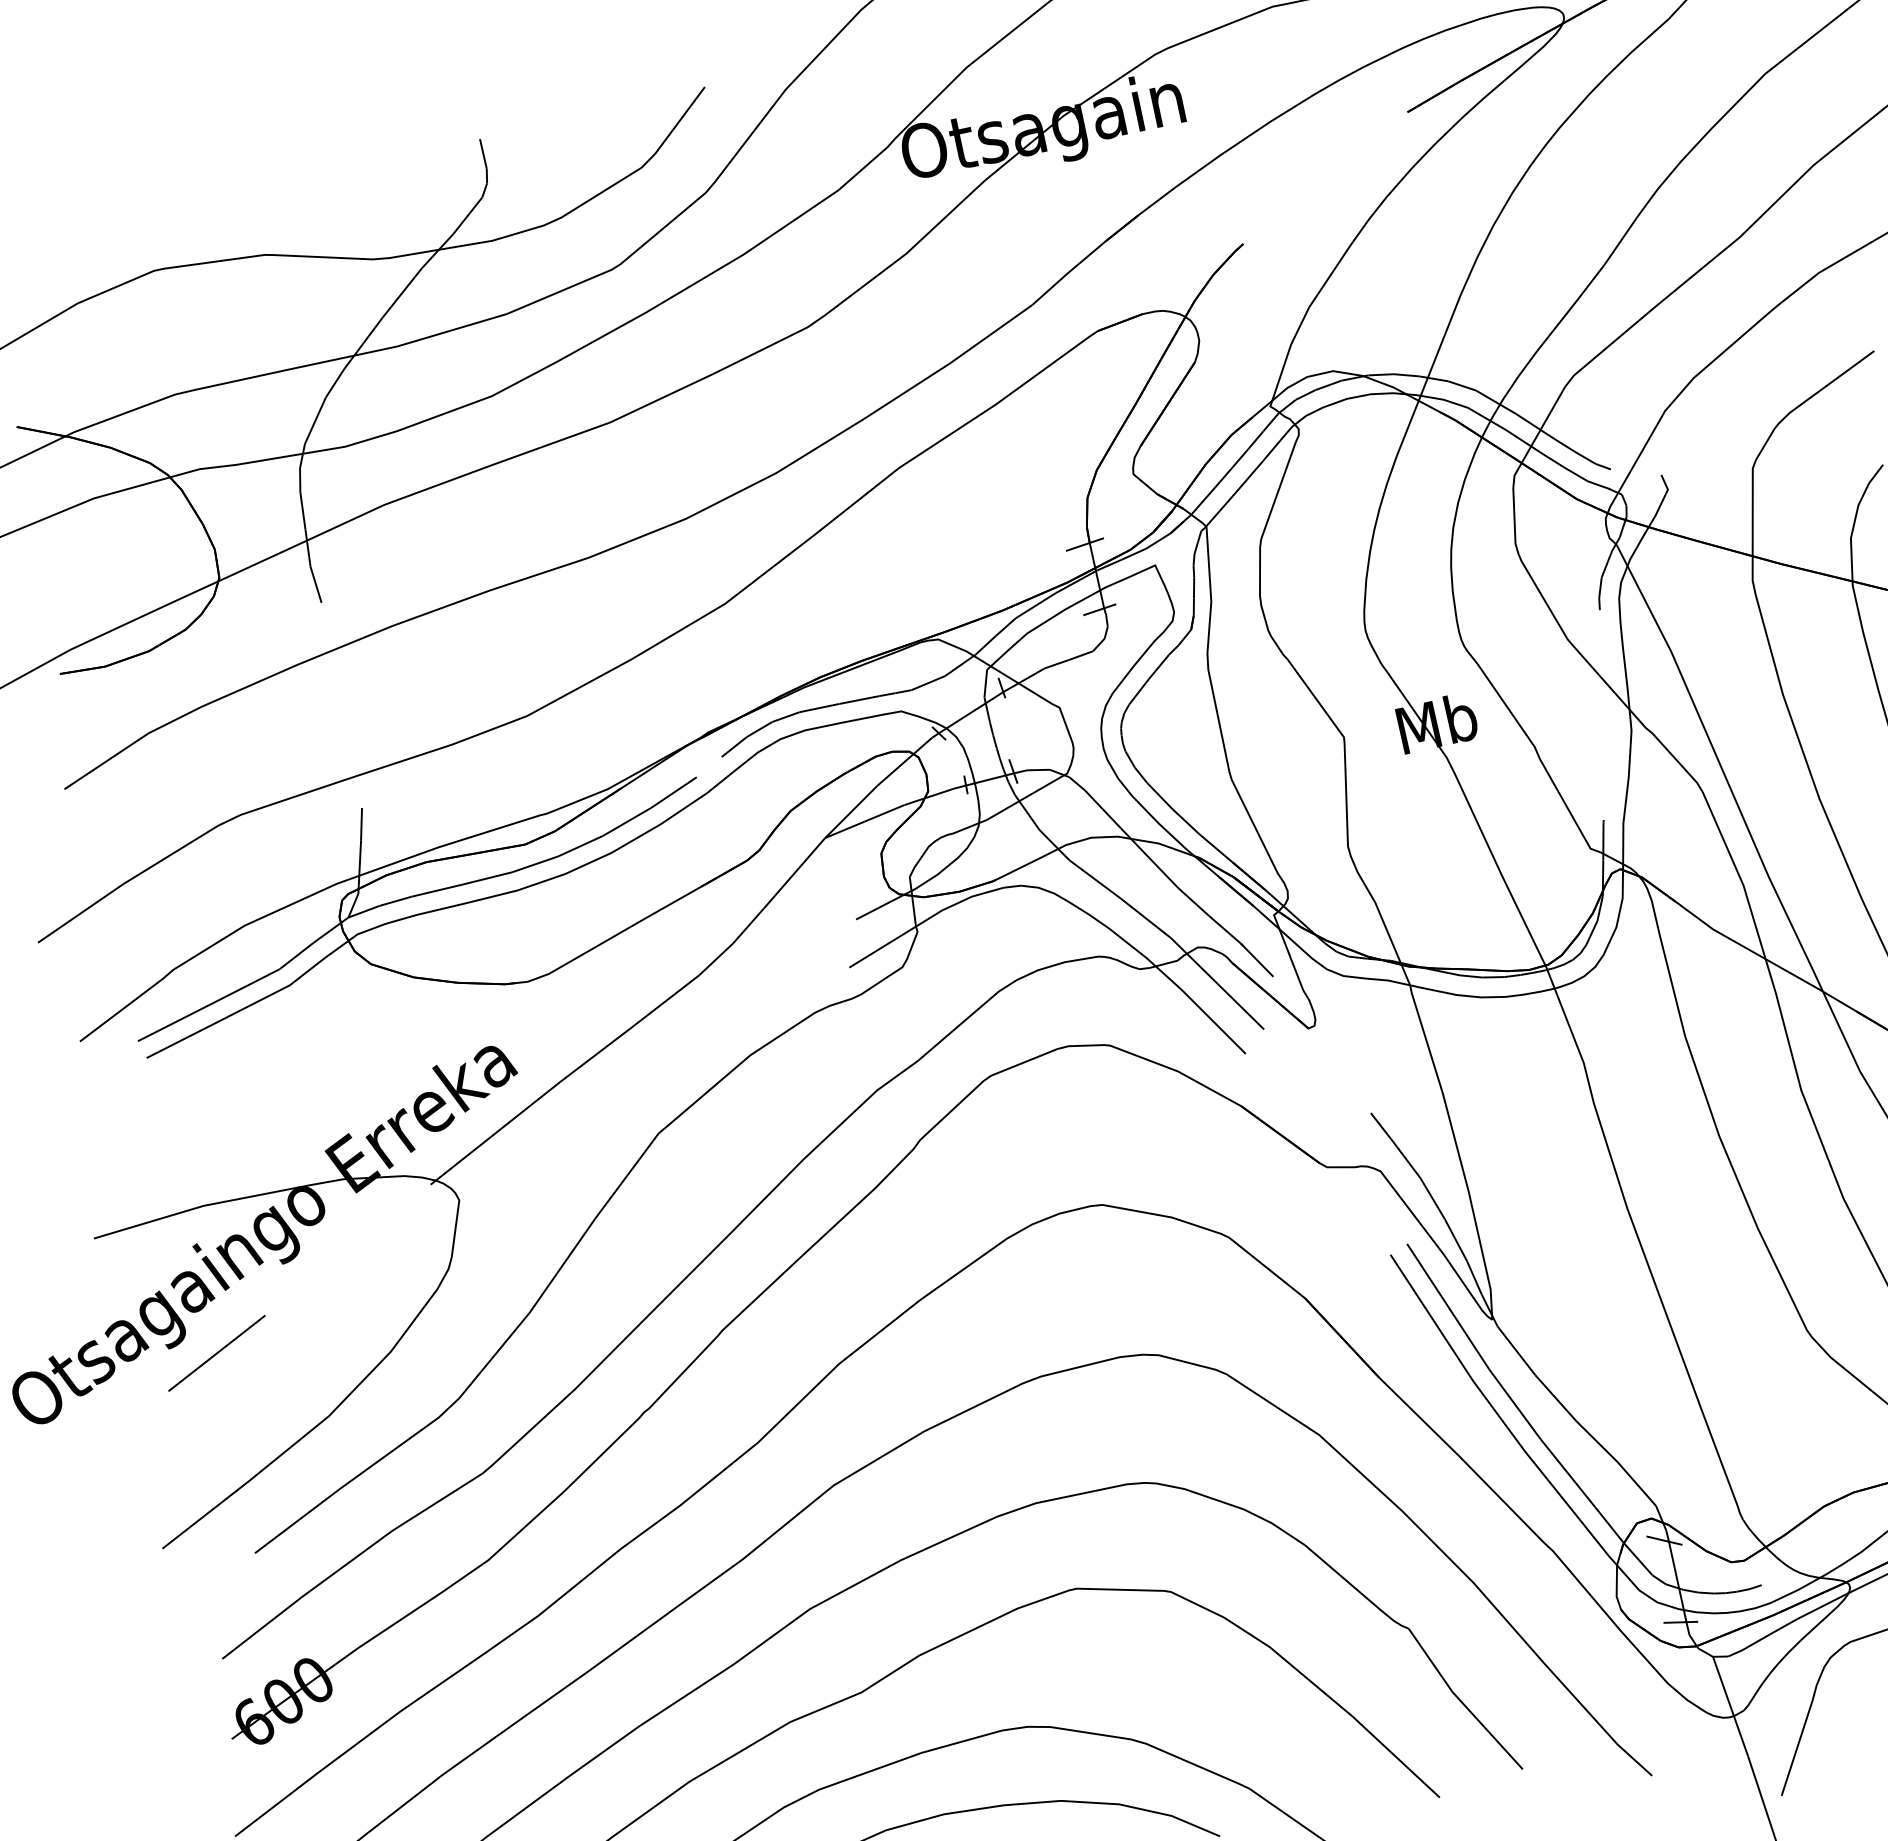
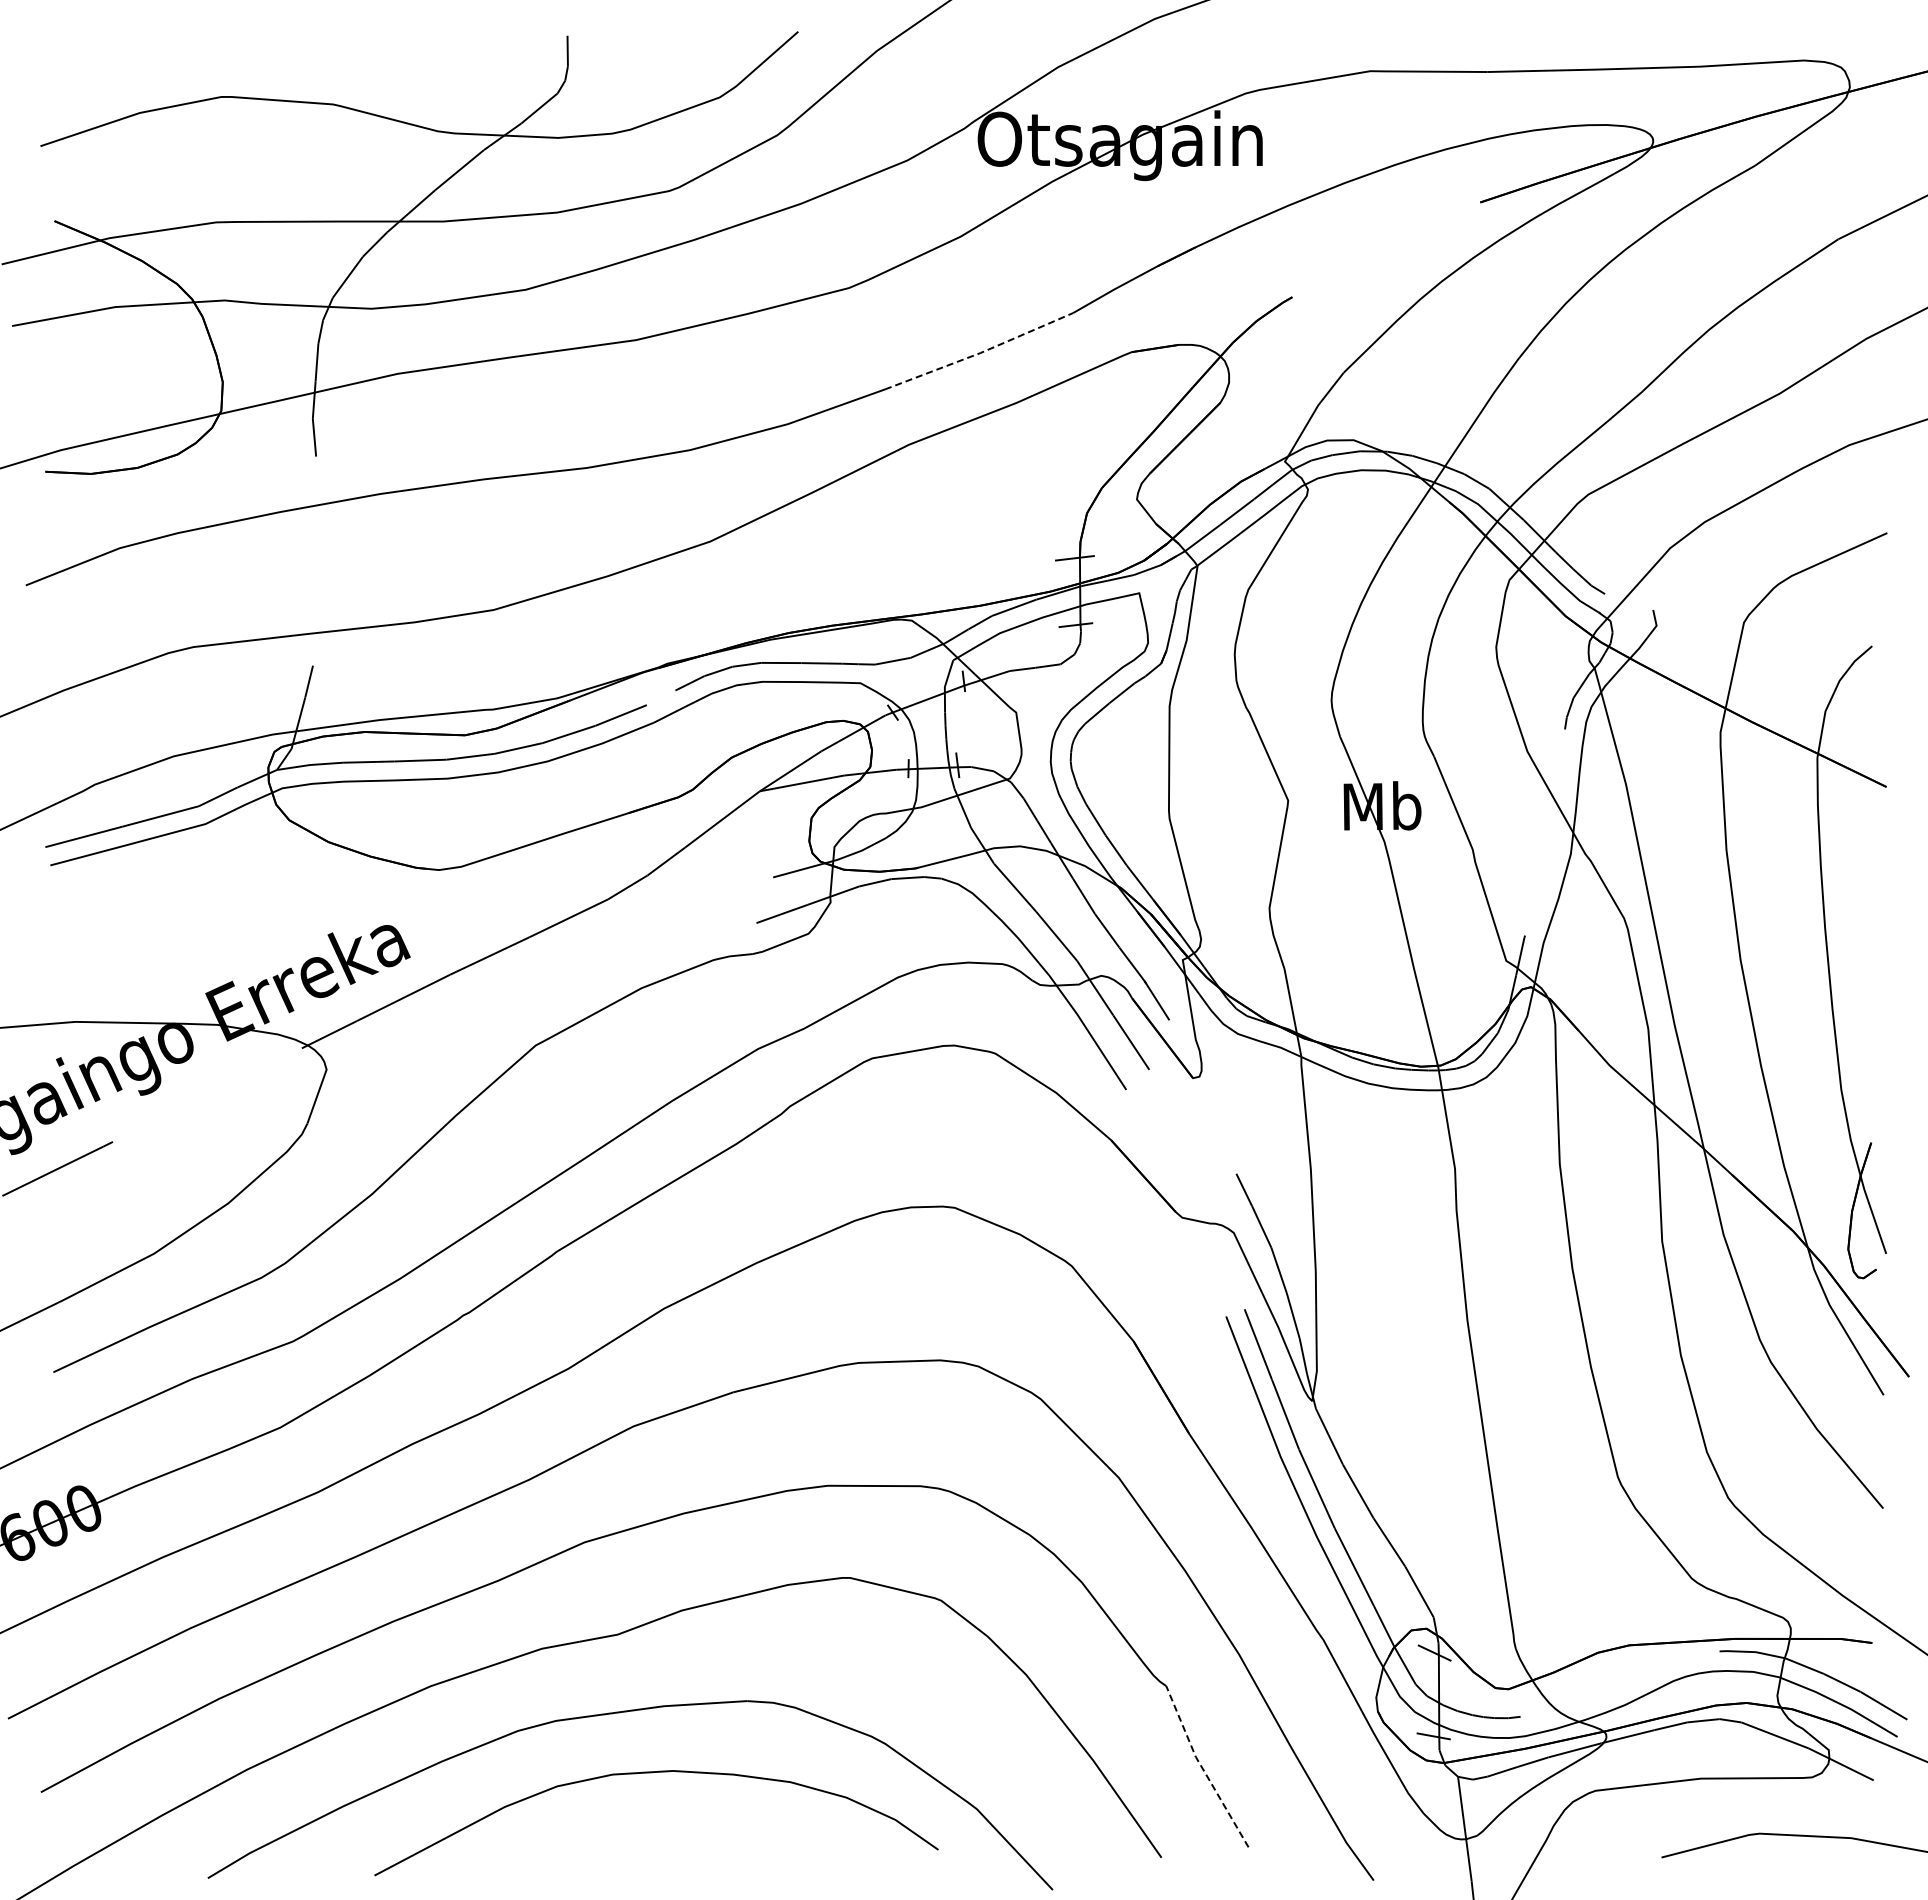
line: (949, 362) -> (980, 352), solid -> dashed
line: (1461, 1701) -> (1202, 1768), solid -> dashed

